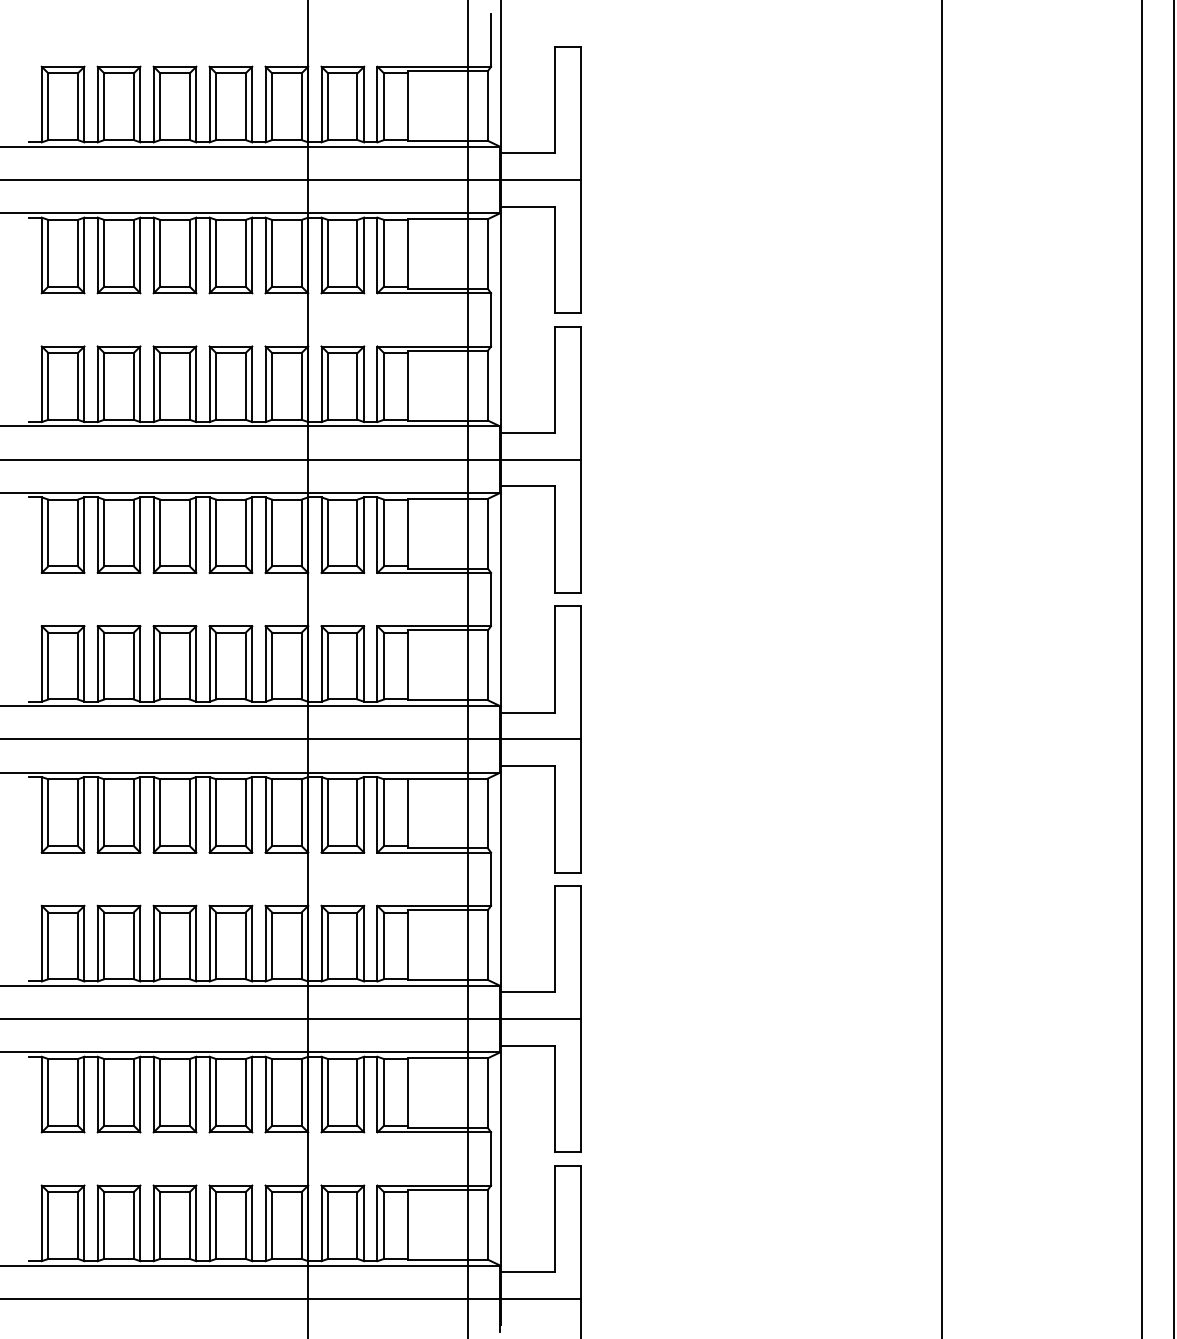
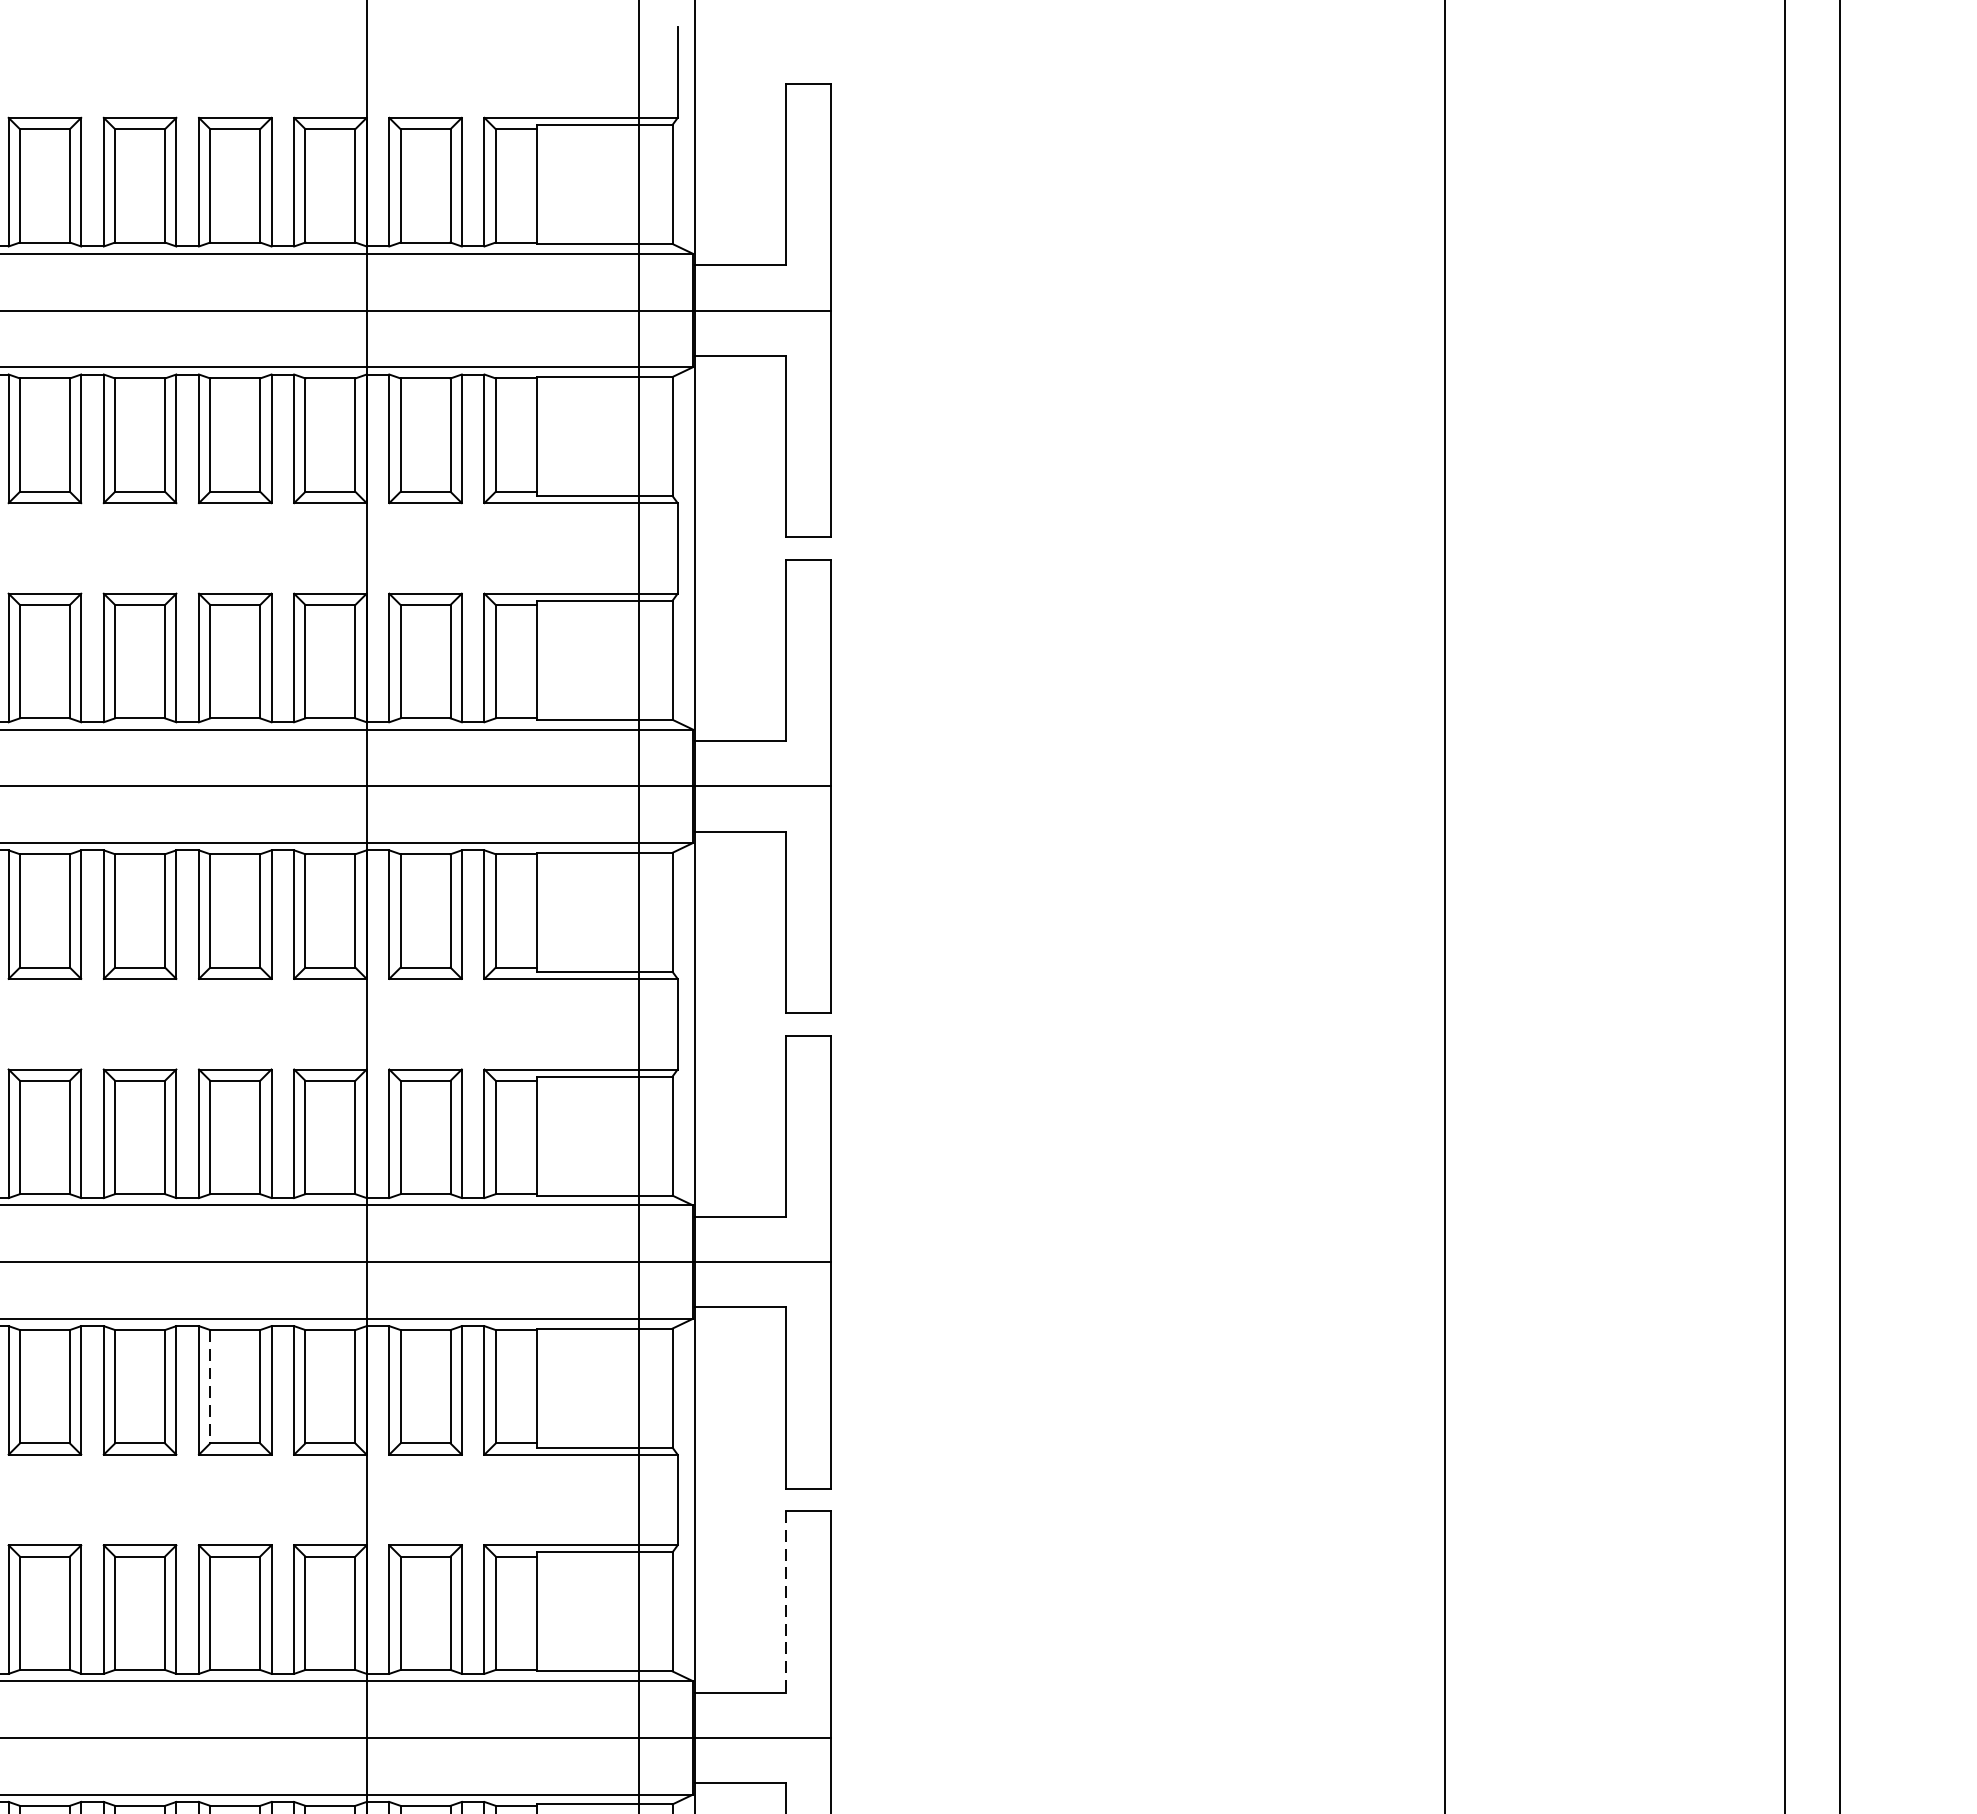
line: (216, 813) -> (210, 1388), solid -> dashed
line: (554, 939) -> (785, 1602), solid -> dashed

